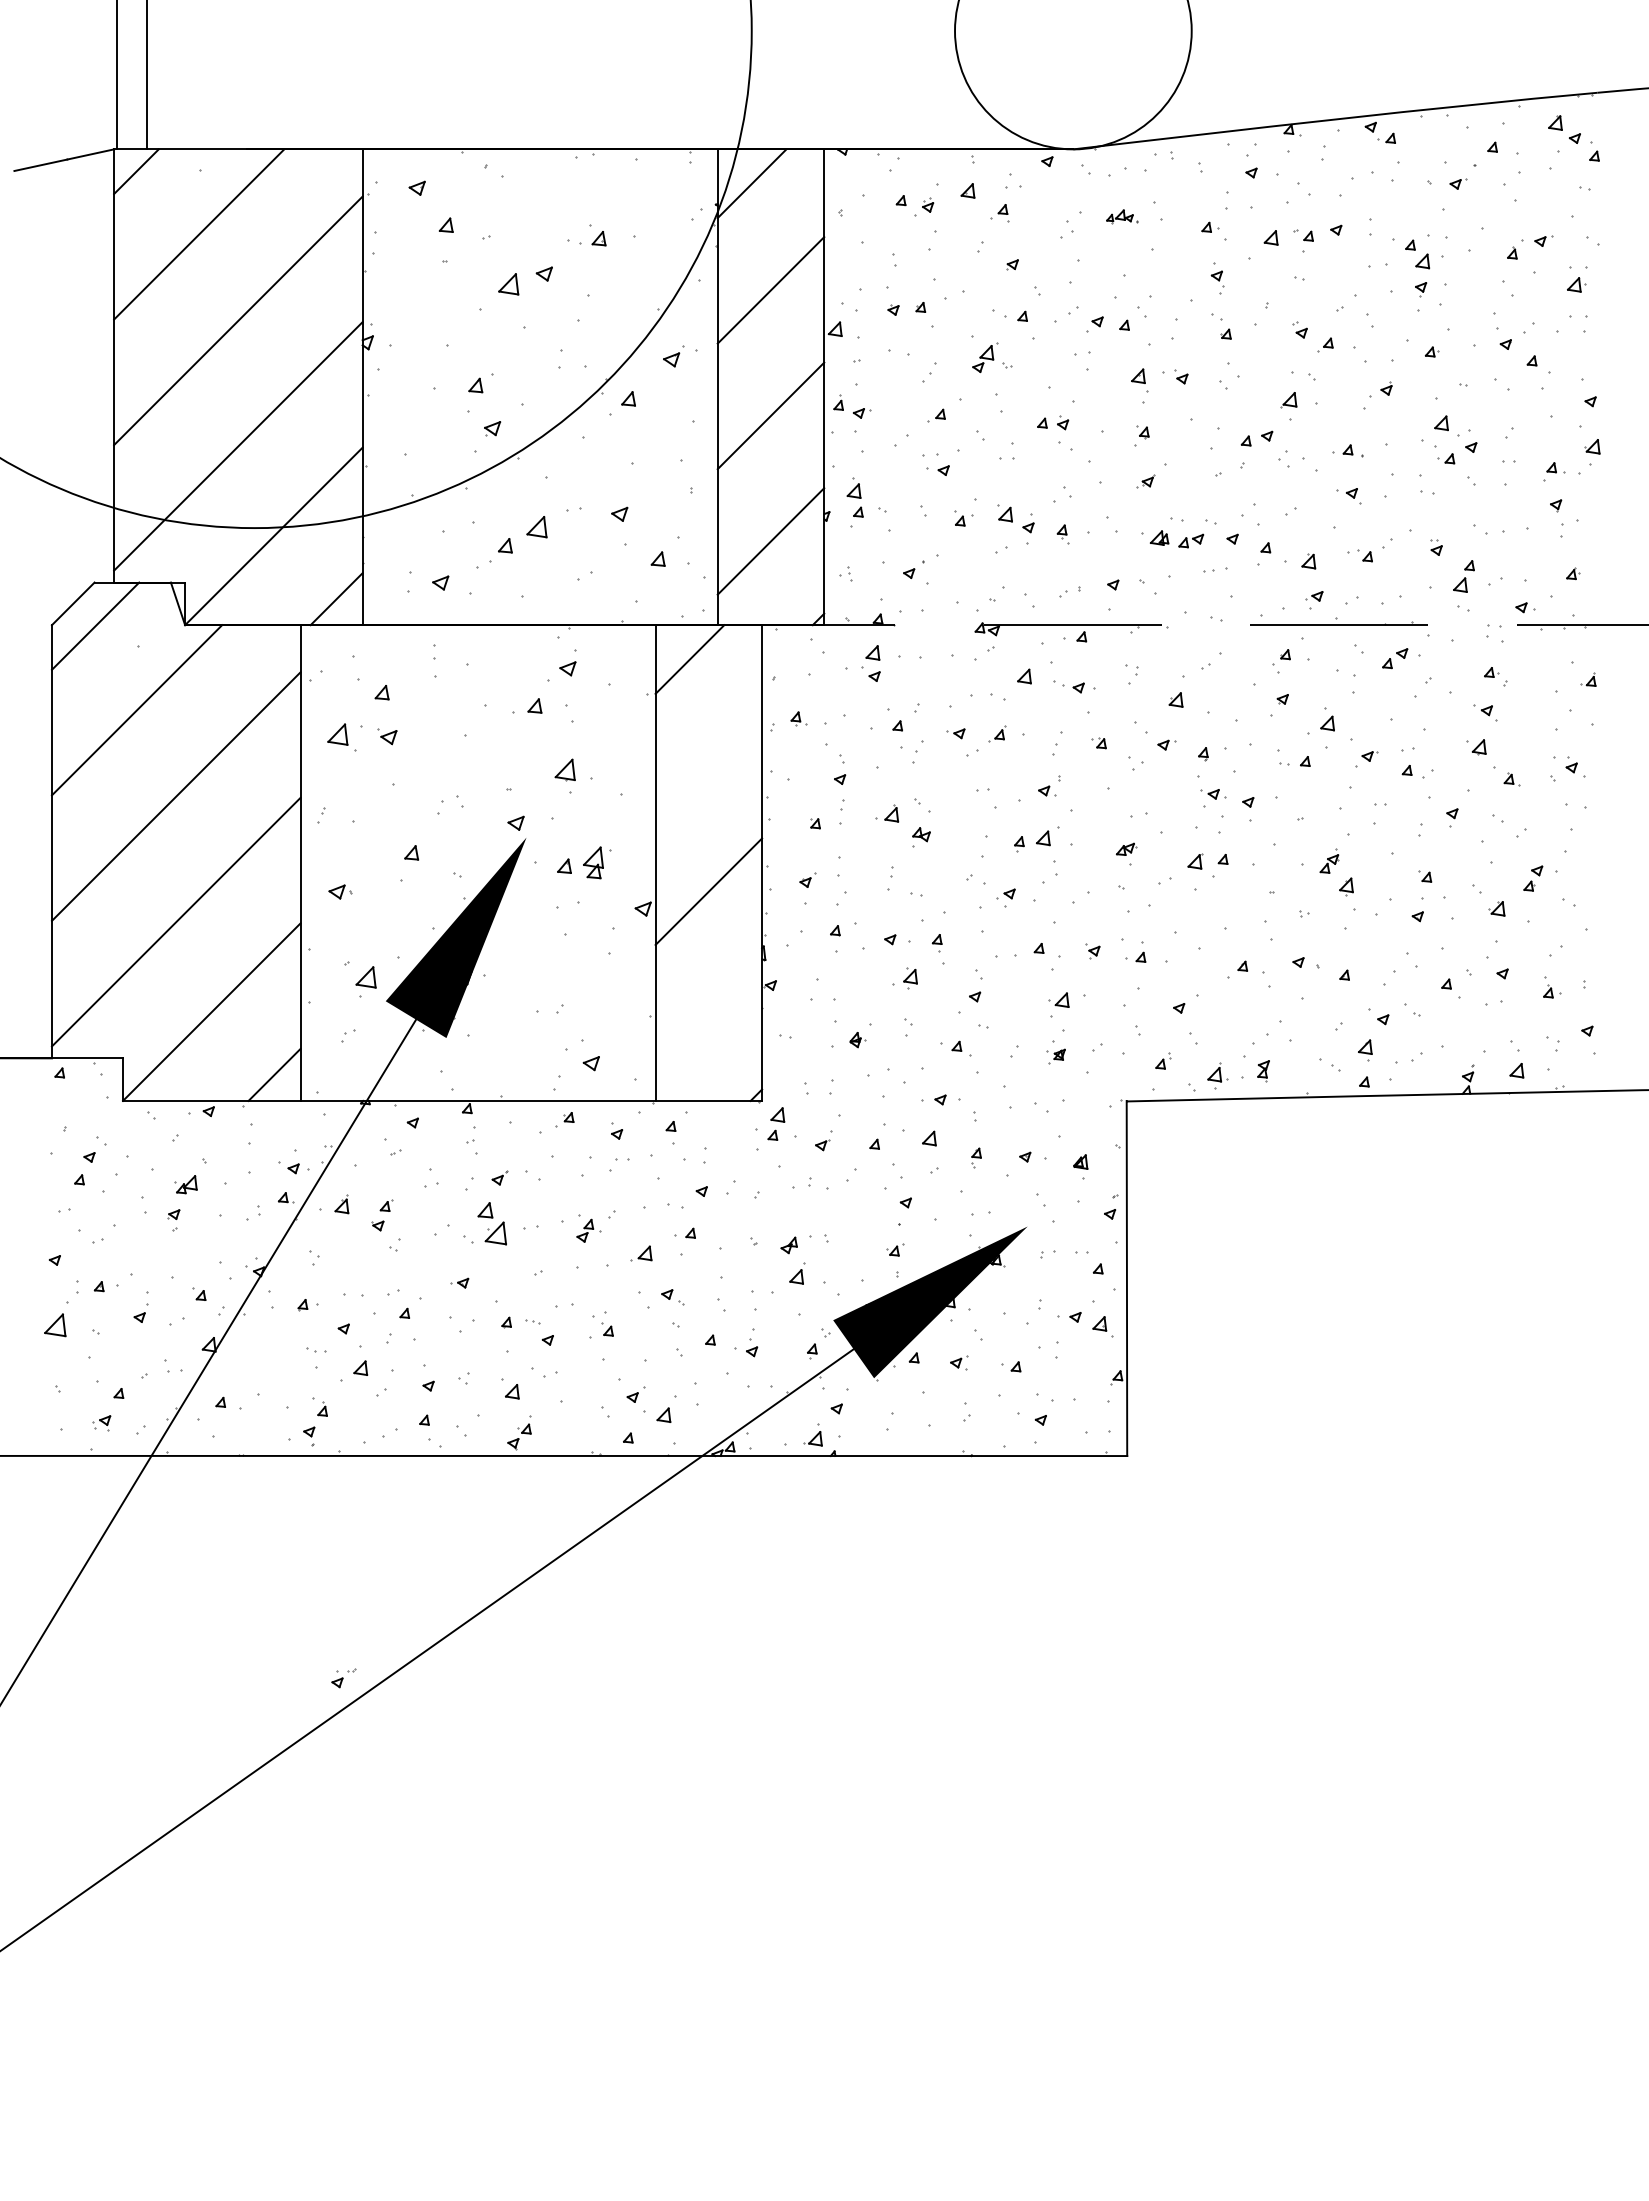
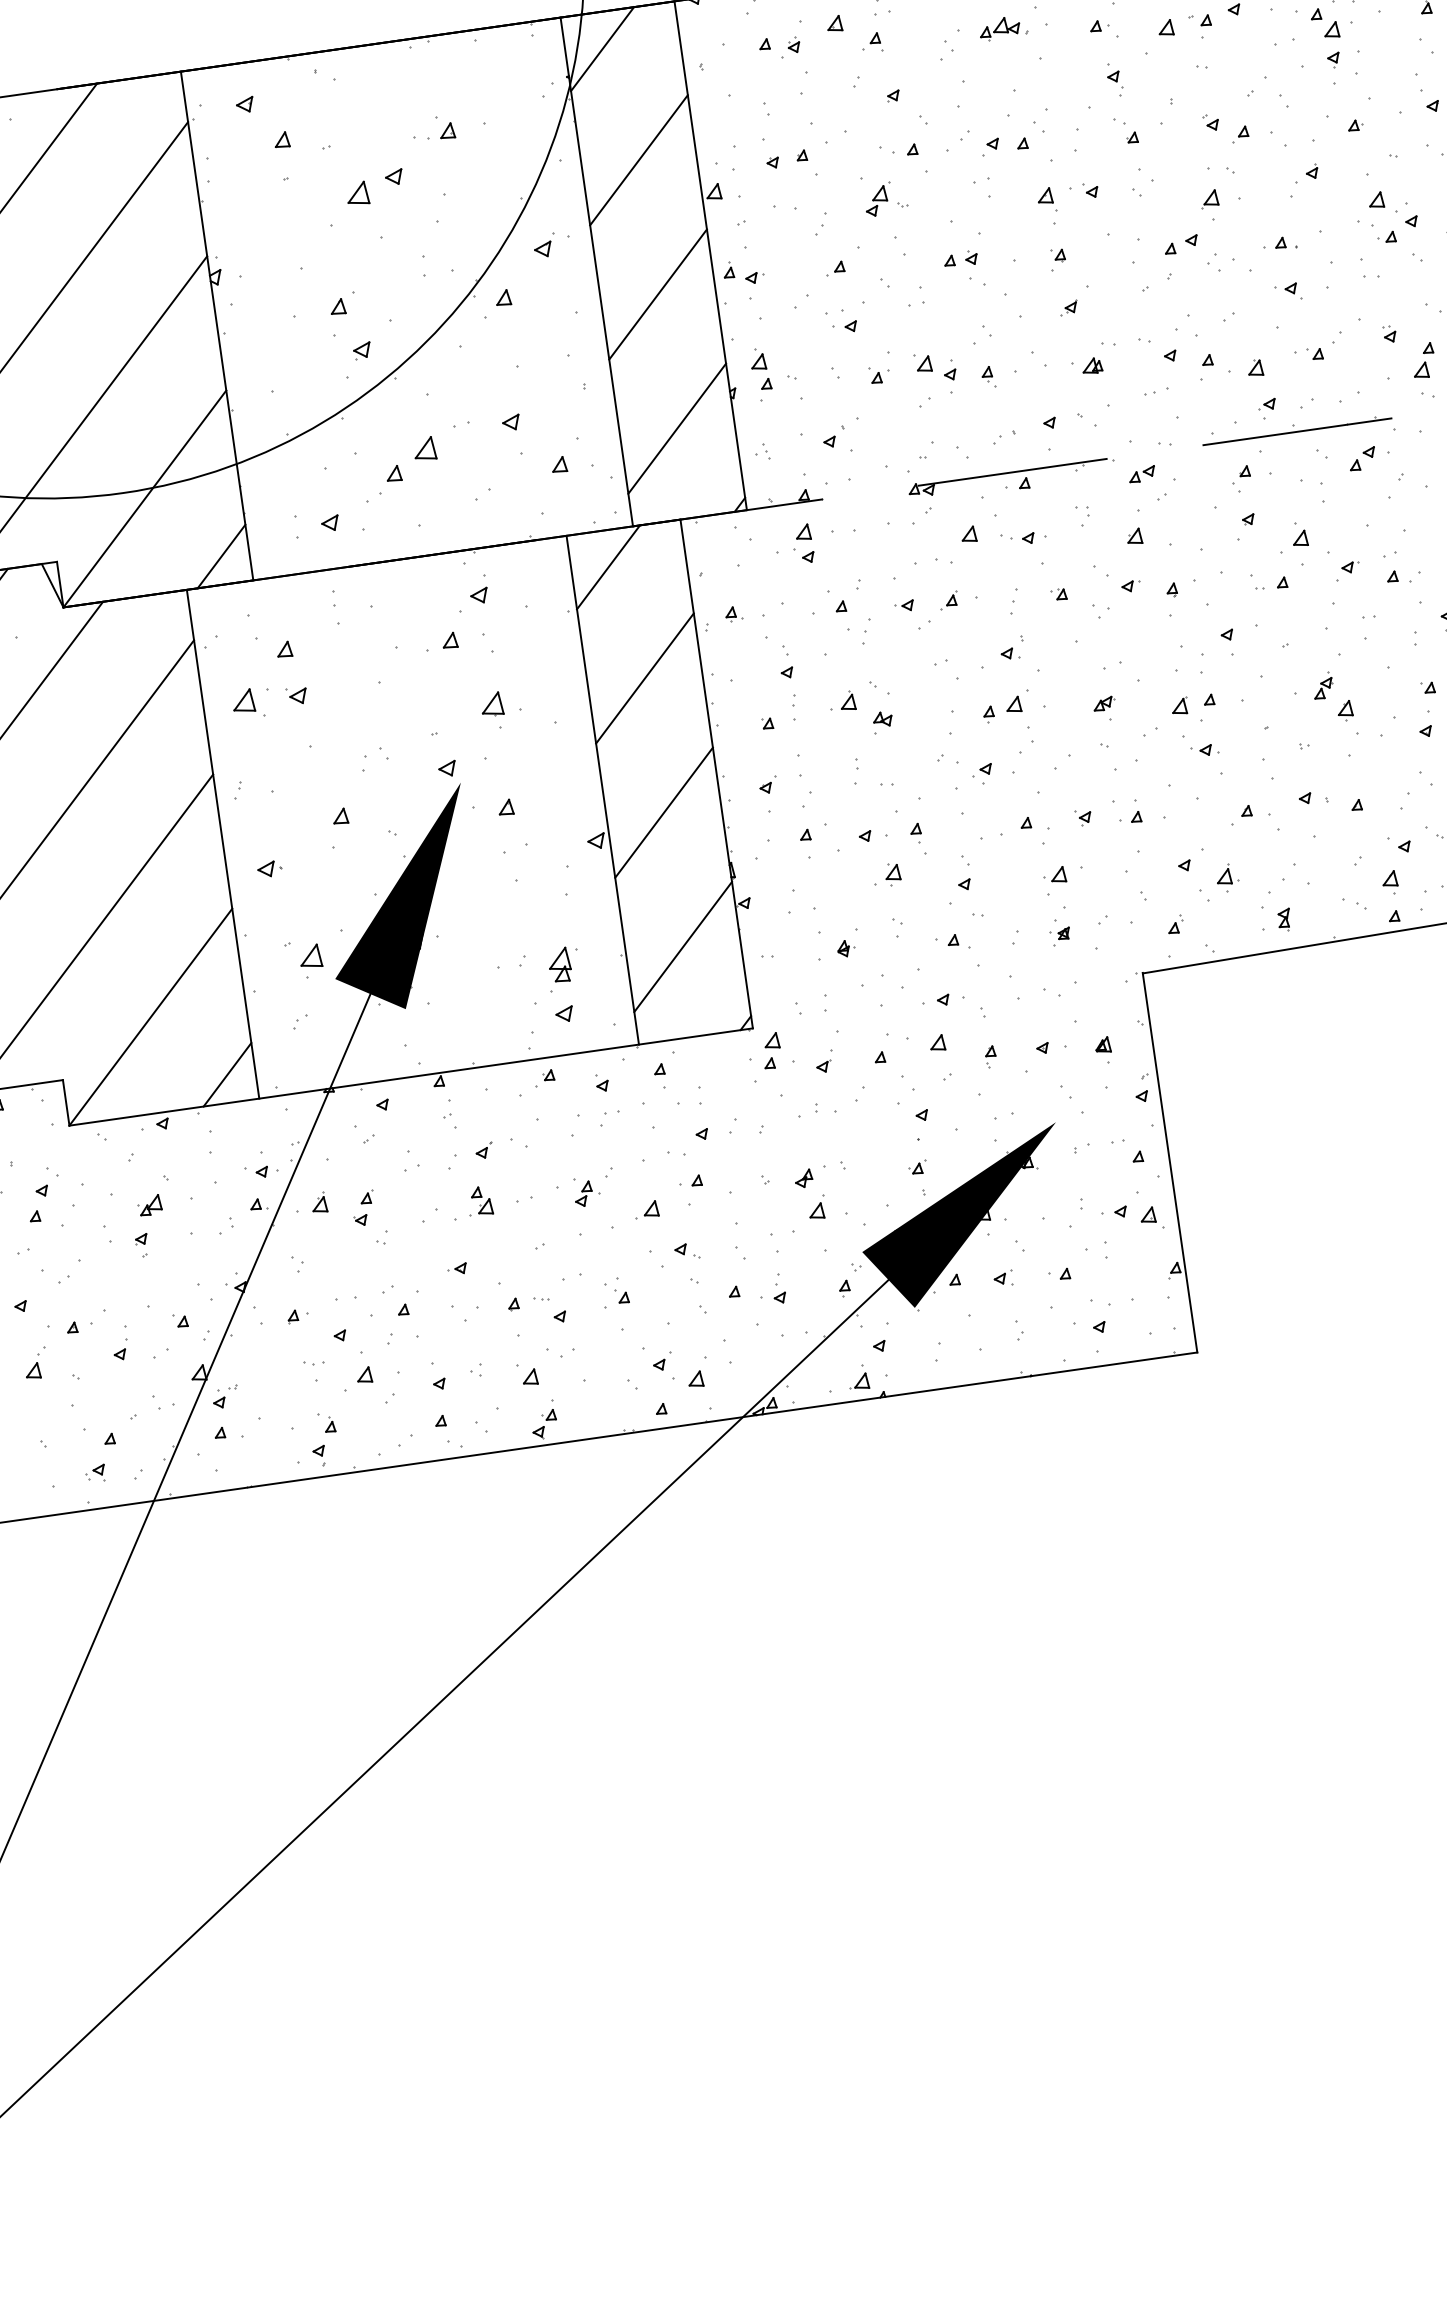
part: (1122, 216) -> (1003, 27), size x1.43
part: (1191, 540) -> (1142, 473), moved
line: (708, 765) -> (644, 677), added
part: (1213, 794) -> (1205, 750), moved
part: (597, 862) -> (564, 964), moved
line: (708, 1016) -> (682, 946), added
part: (1217, 1075) -> (1227, 877), moved
part: (489, 1223) -> (480, 1200), size x0.62
part: (61, 1314) -> (36, 1363), size x0.62
part: (343, 1678) -> (225, 1397), moved

